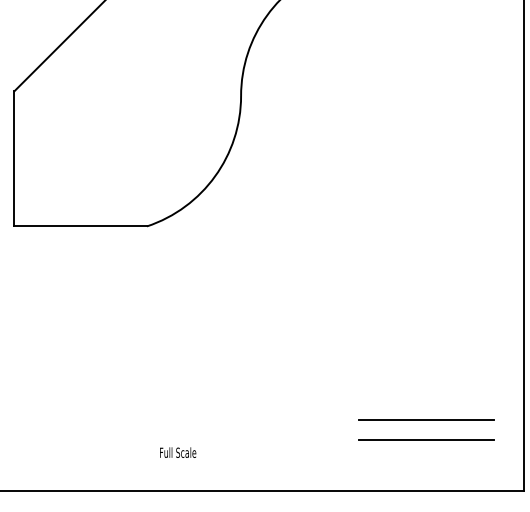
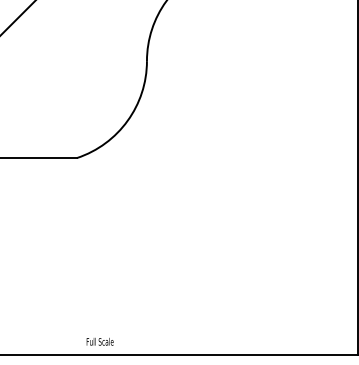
line: (426, 420) -> (284, 302), removed
line: (426, 440) -> (284, 317), removed
text: (178, 452) -> (100, 341), moved

